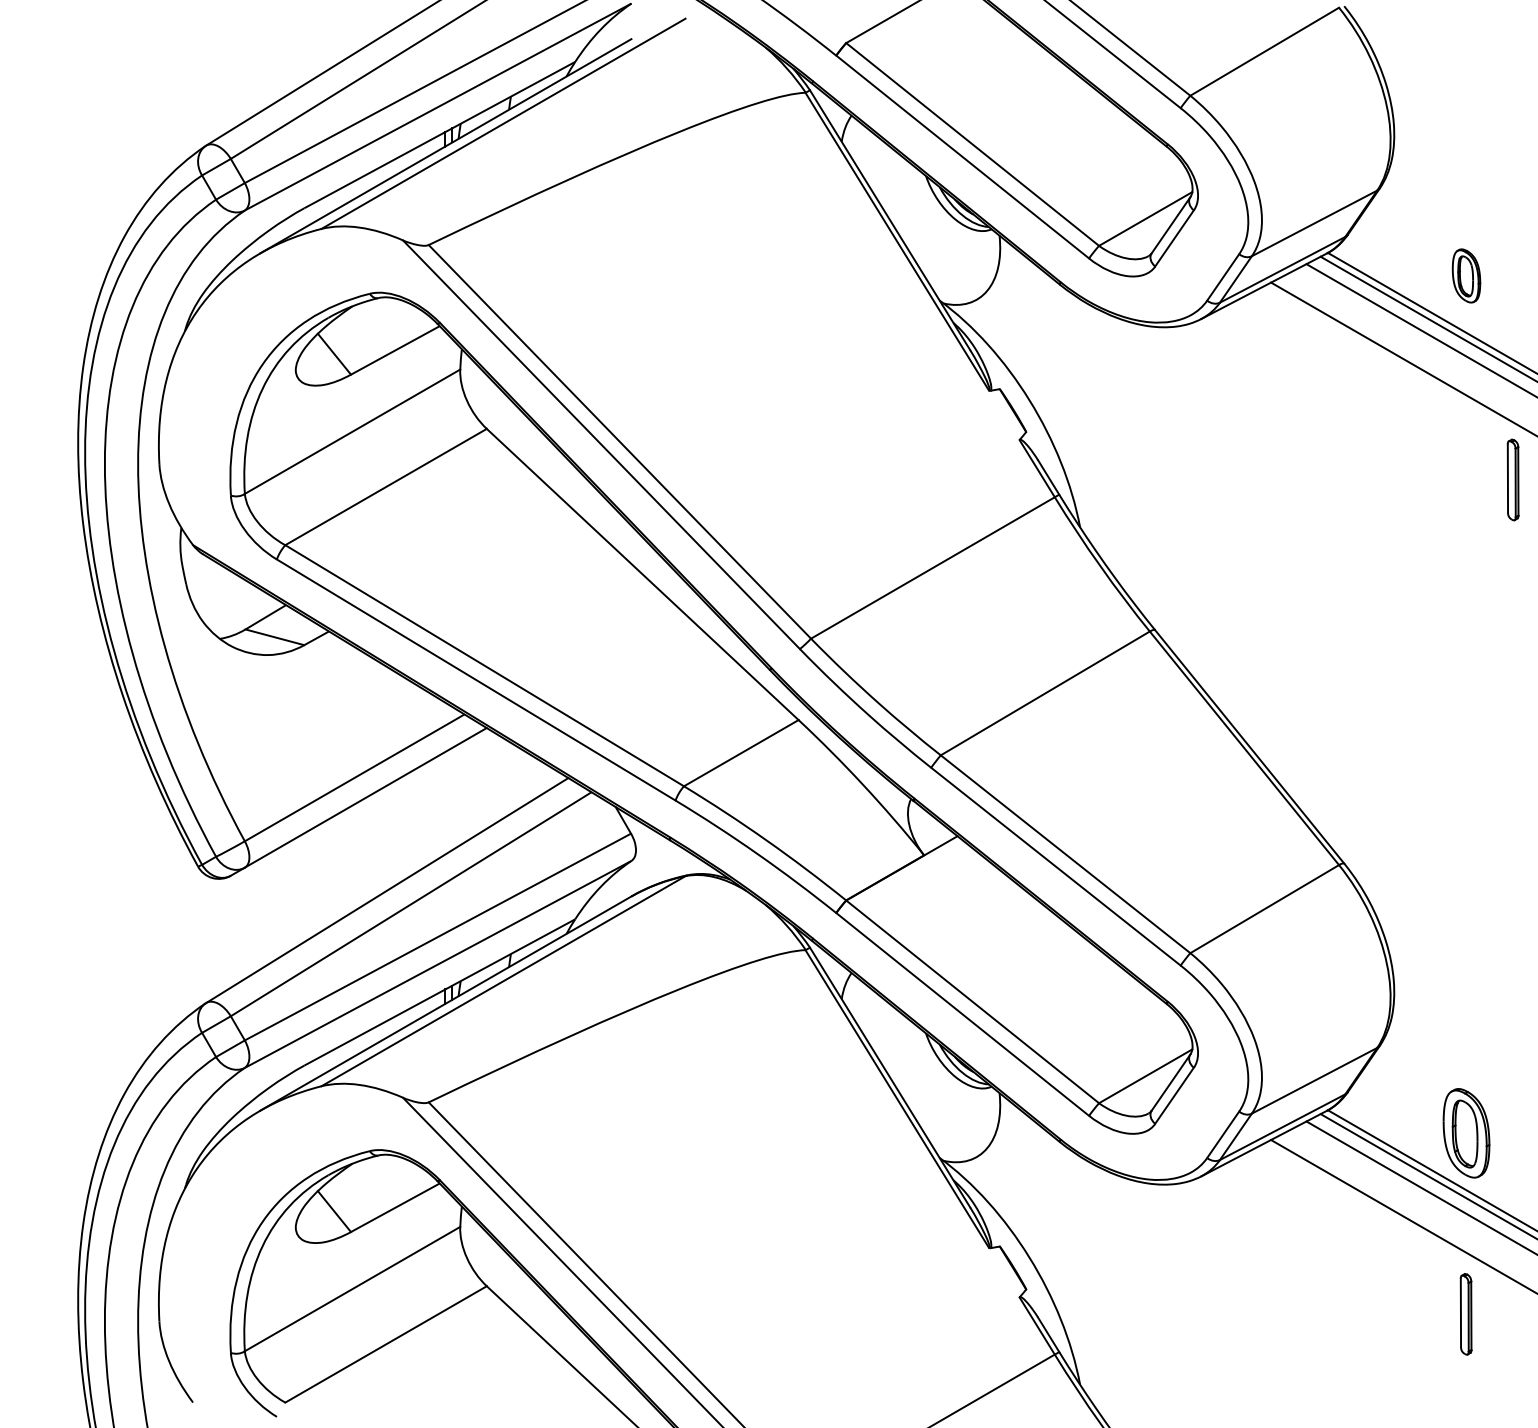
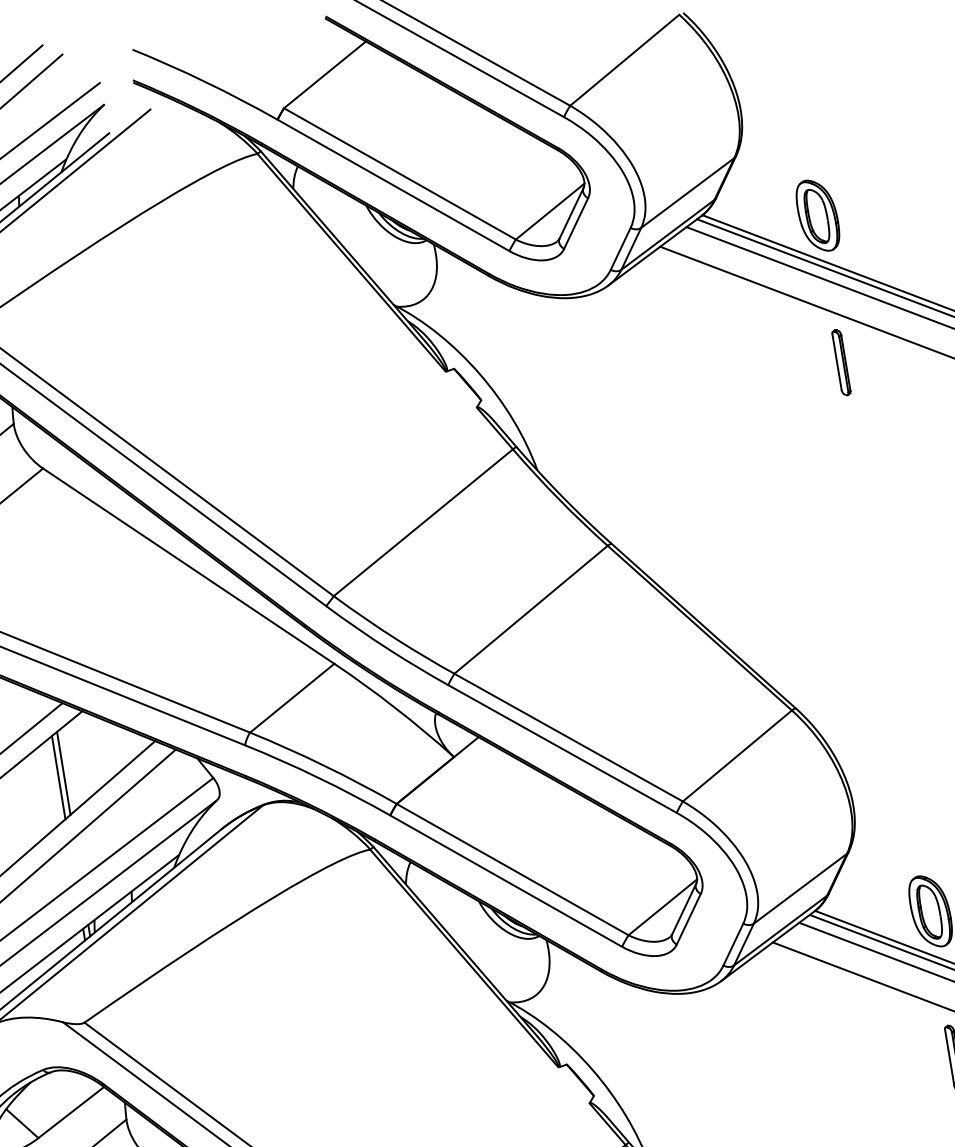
part: (1466, 275) -> (817, 215), size x1.67
part: (1512, 479) -> (840, 362), moved
line: (452, 798) -> (63, 772), added
line: (445, 802) -> (58, 777), added

